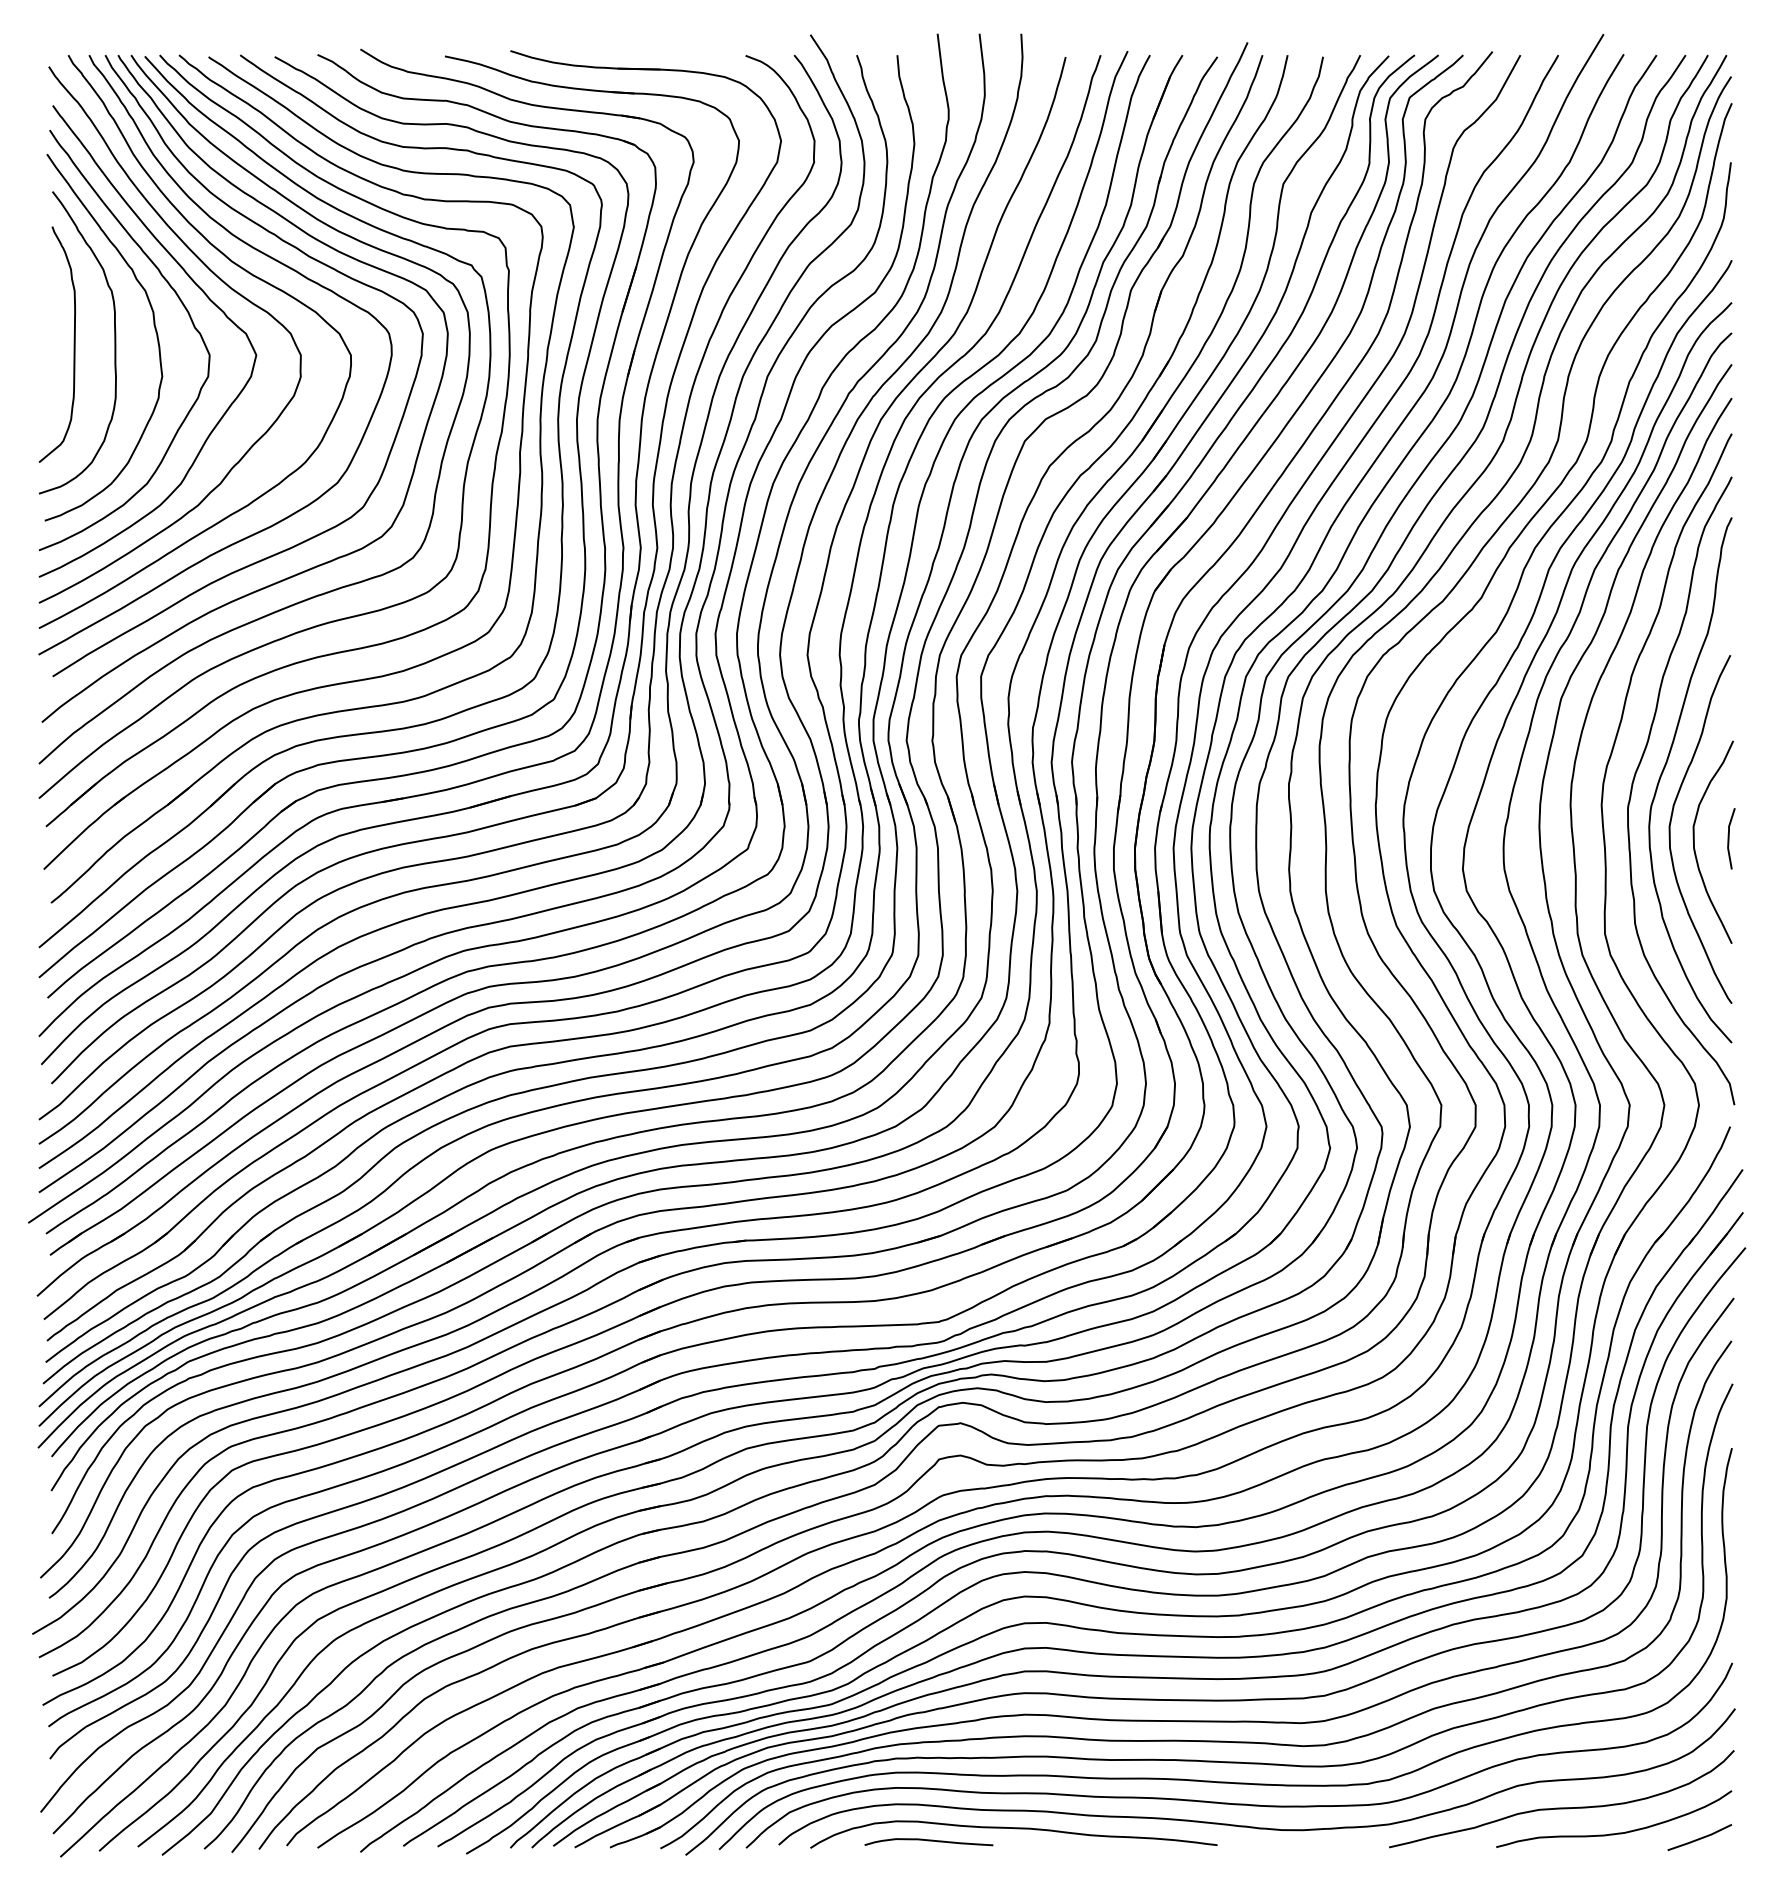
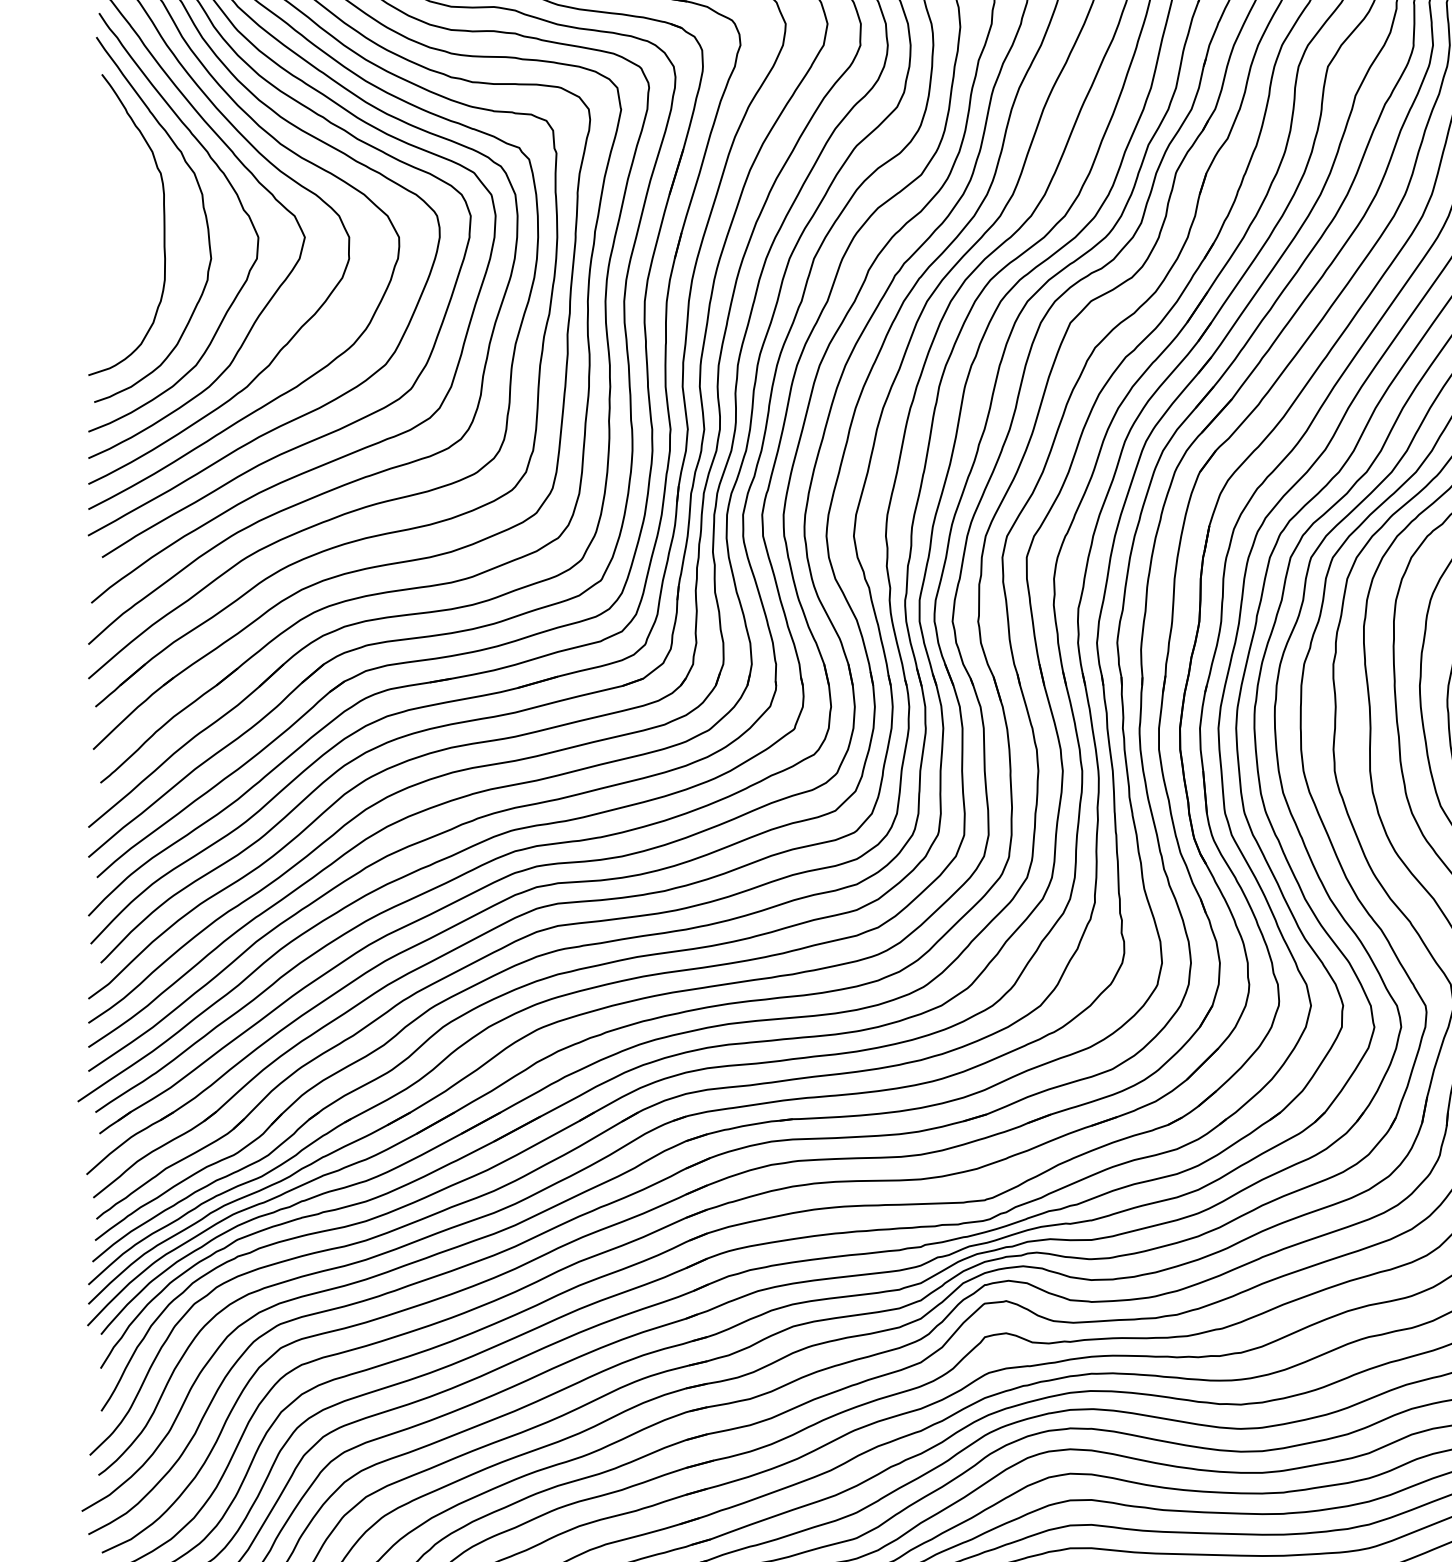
curve: (73, 344) -> (122, 226), removed

